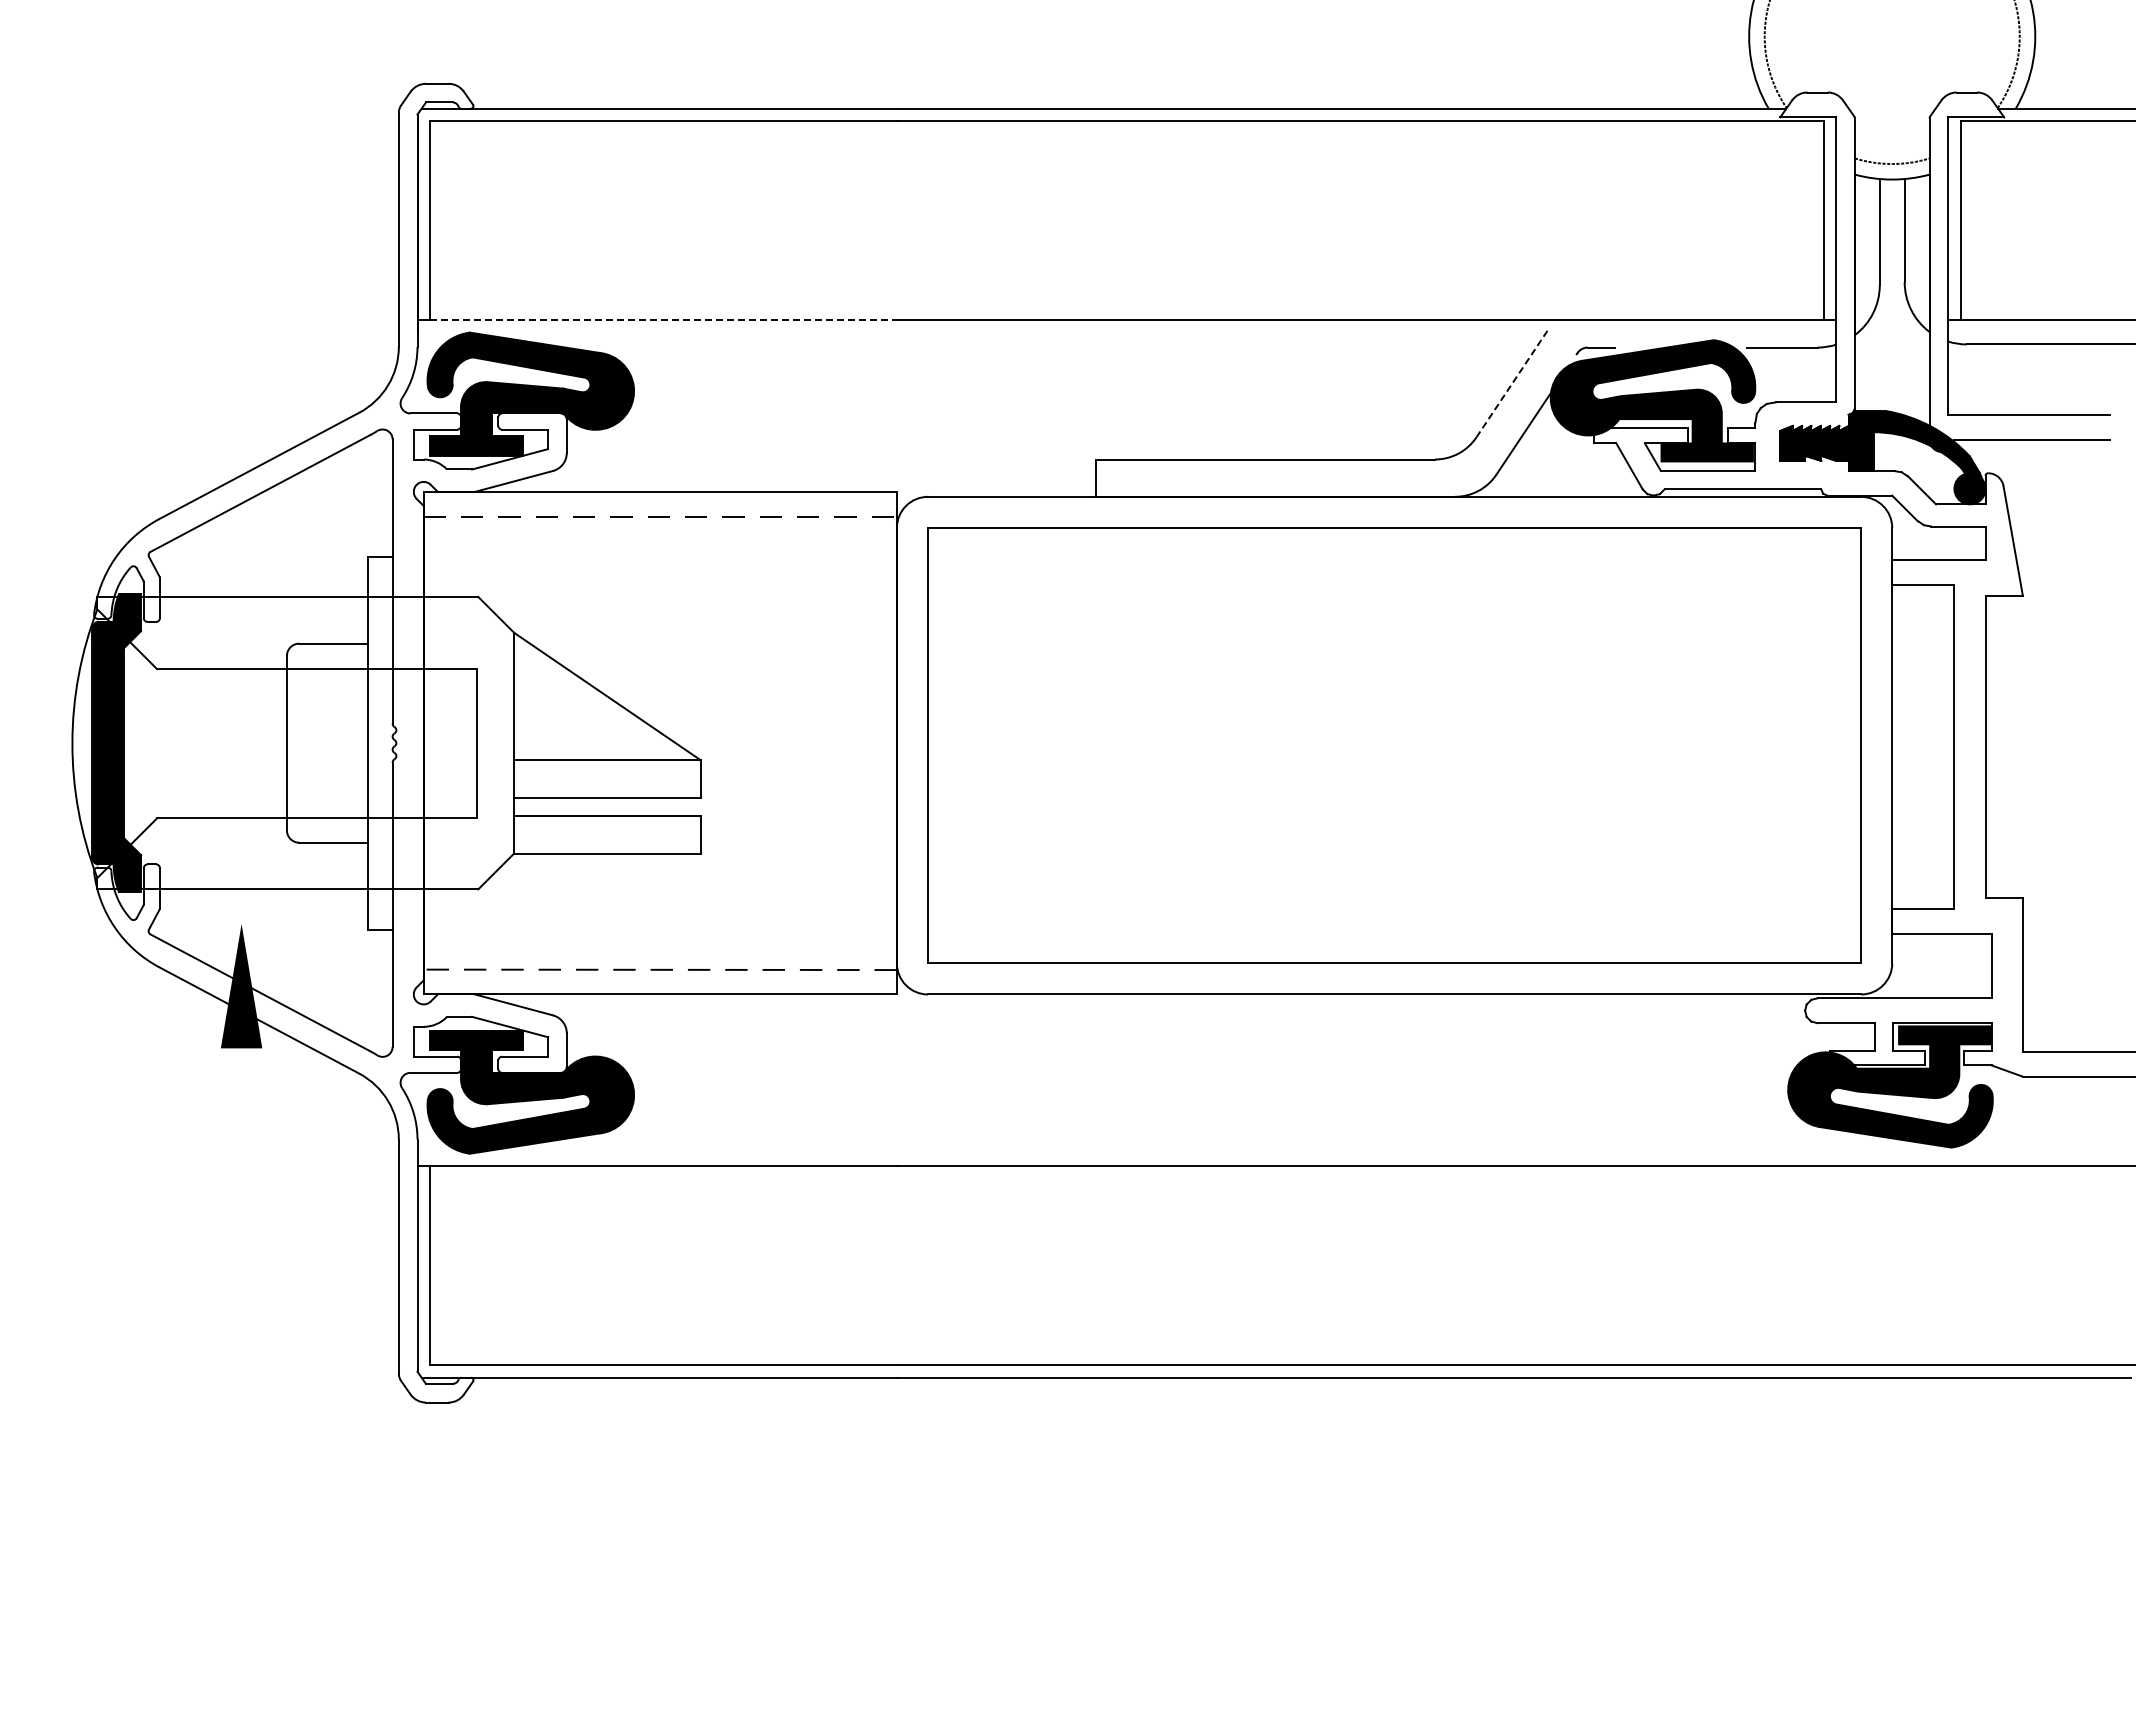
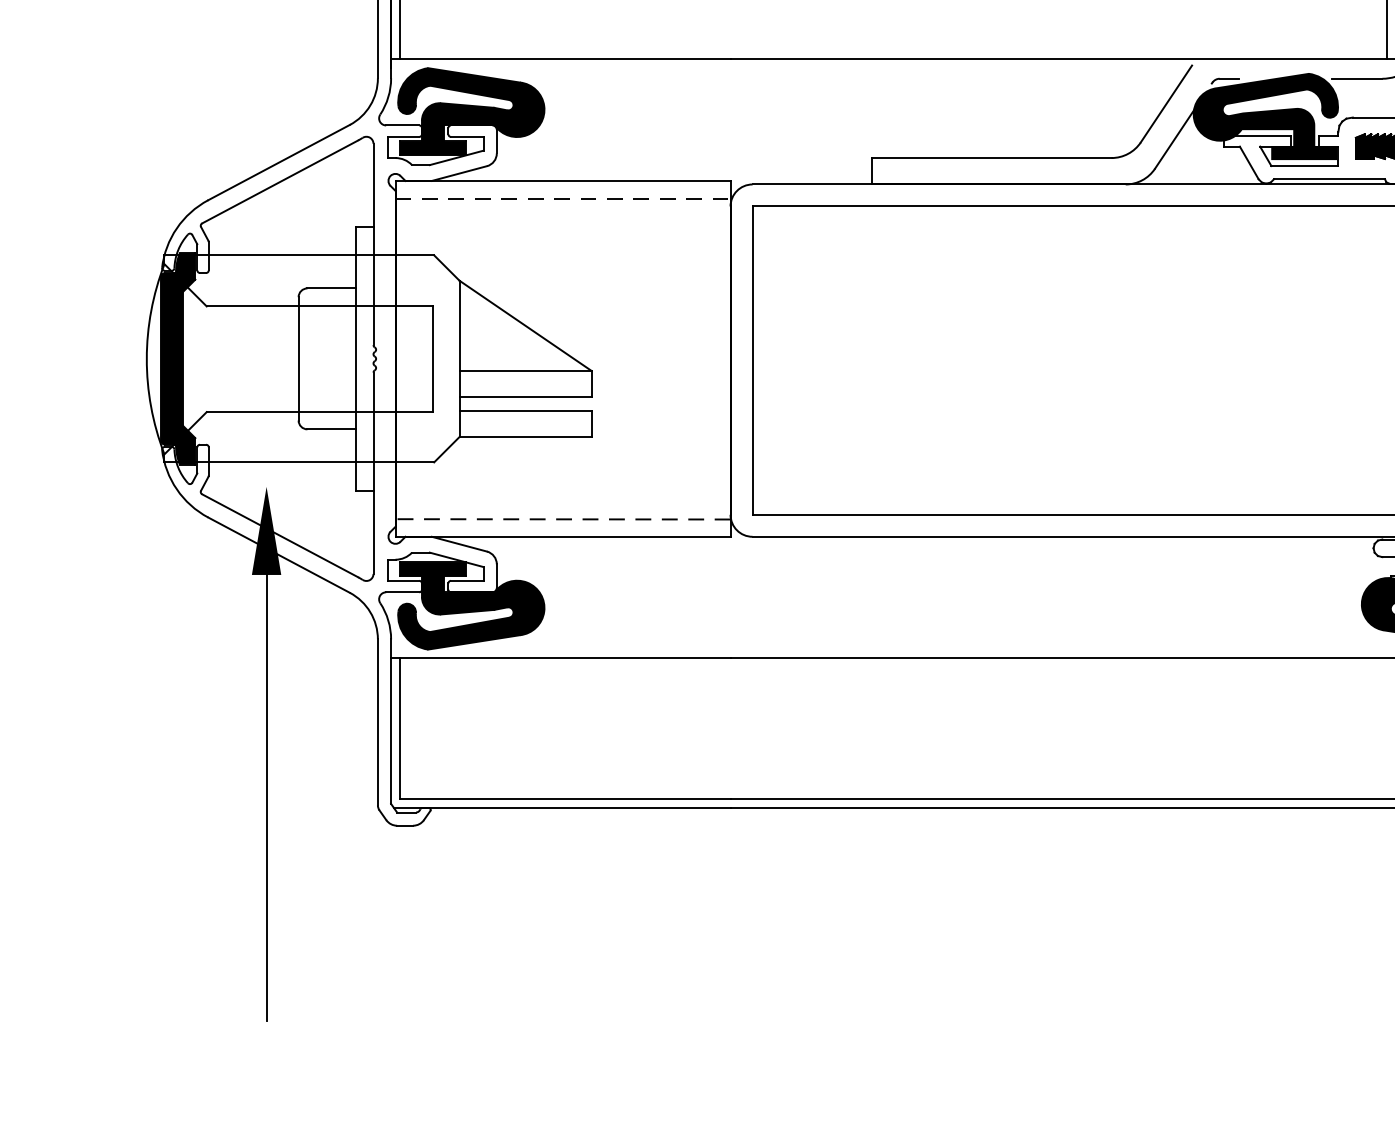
line: (663, 320) -> (565, 59), dashed -> solid
line: (1512, 382) -> (1166, 103), dashed -> solid
line: (241, 1363) -> (266, 798), added

